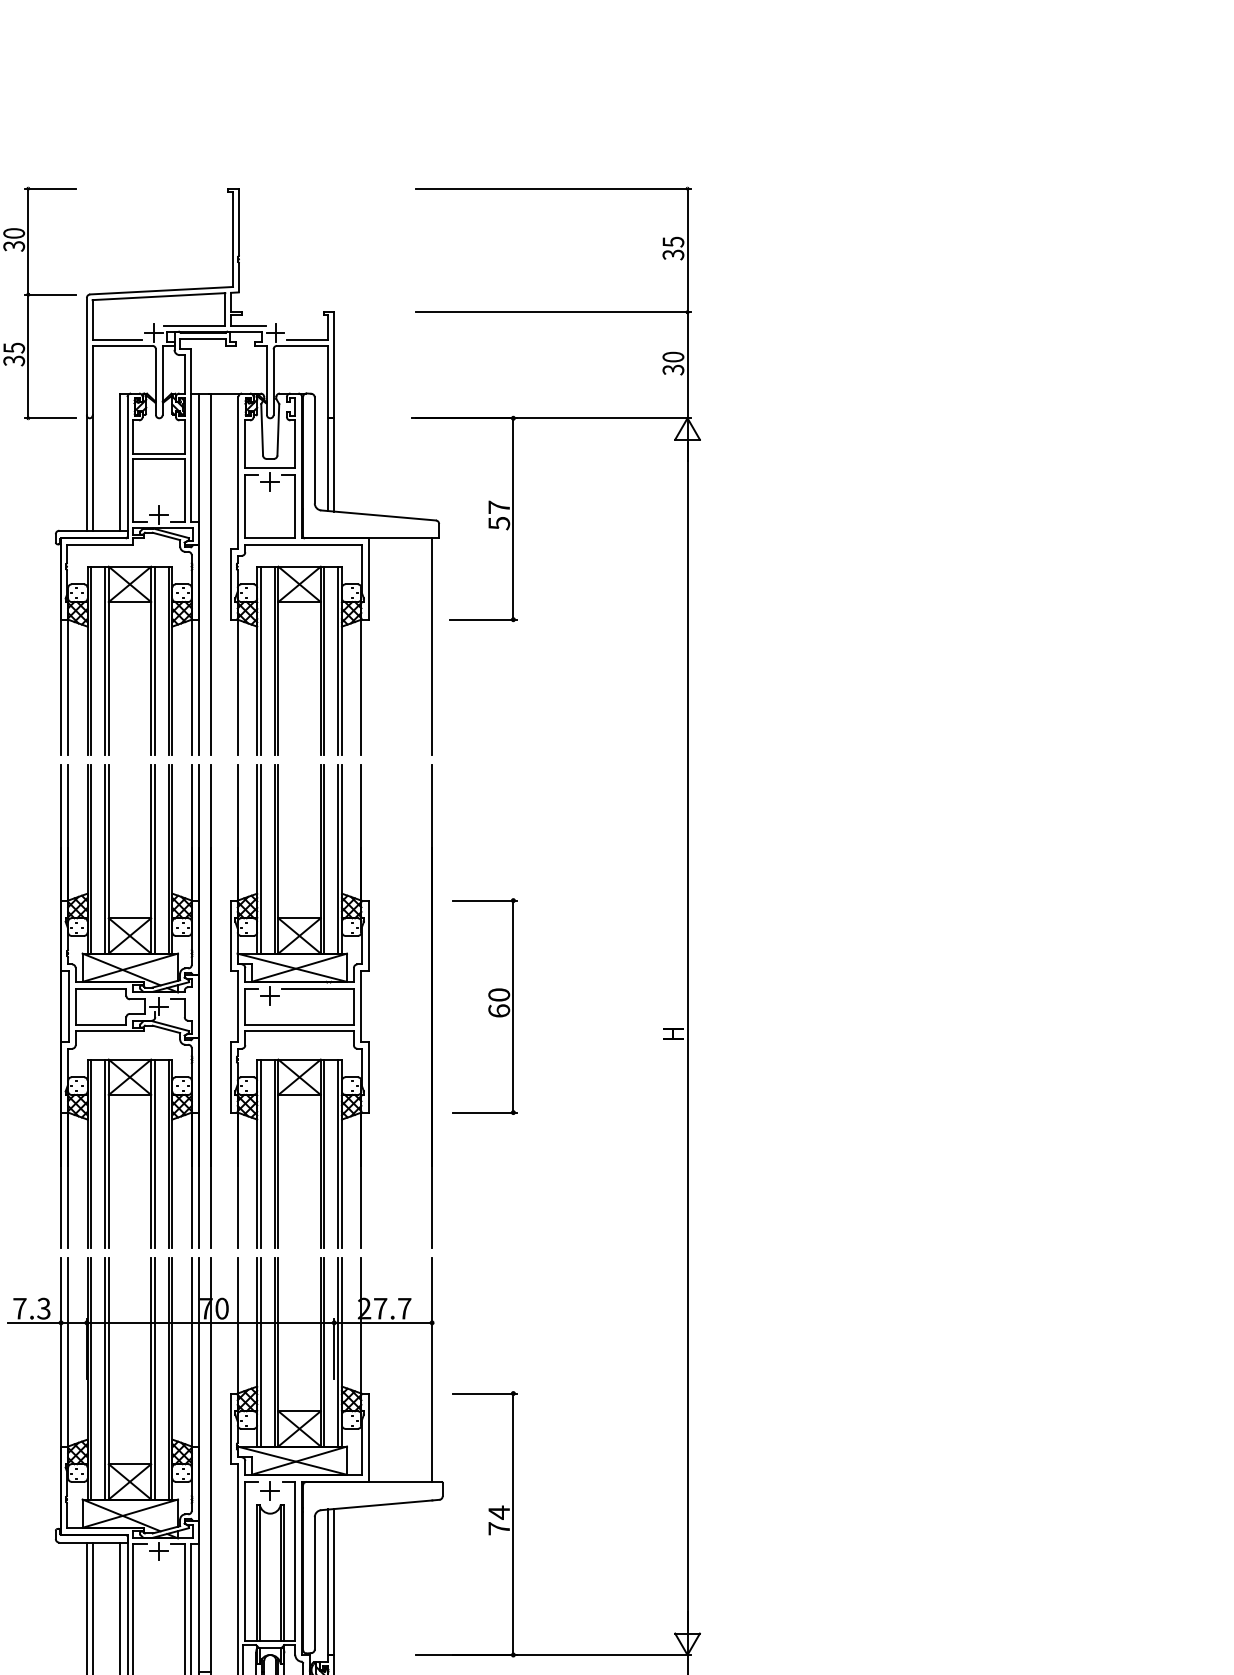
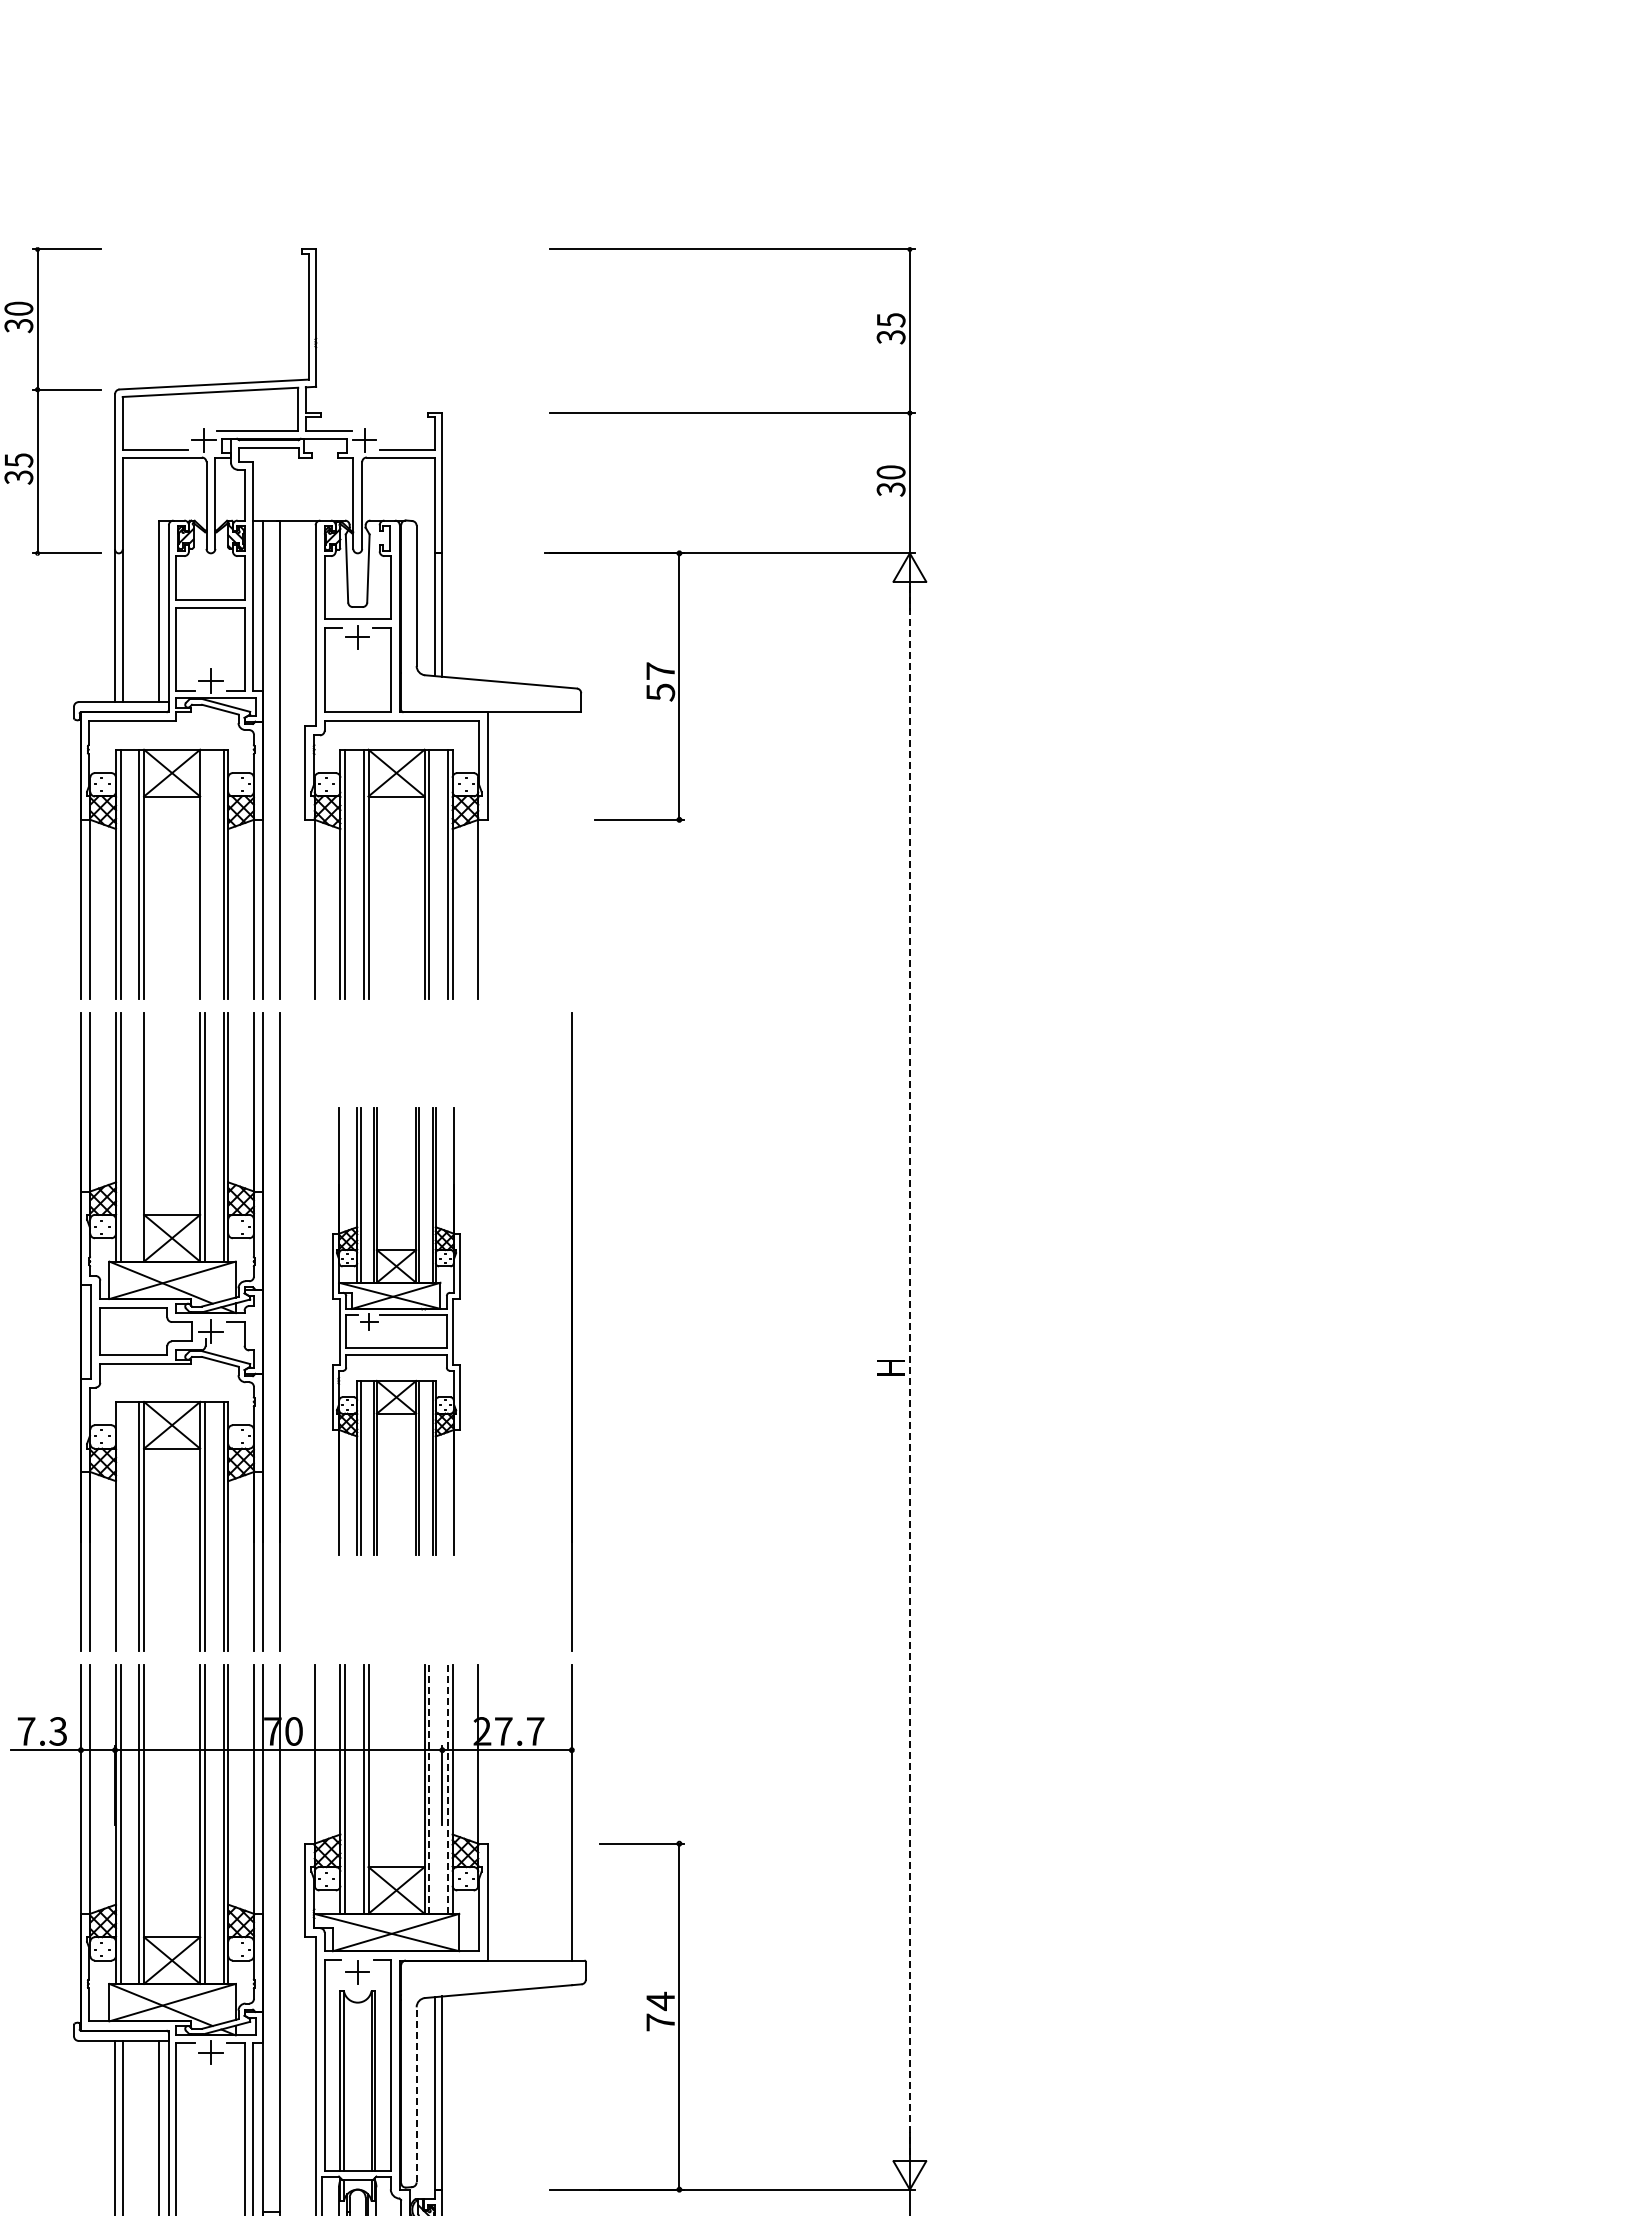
line: (431, 646) -> (571, 855), removed
line: (154, 660) -> (204, 873), removed
line: (105, 859) -> (139, 1136), removed
part: (299, 1006) -> (396, 1331), size x0.7
part: (484, 1006) -> (641, 1331), removed
line: (687, 1037) -> (909, 1372), solid -> dashed
line: (90, 1153) -> (120, 1525), removed
line: (338, 1351) -> (447, 1788), solid -> dashed
line: (324, 1352) -> (429, 1789), solid -> dashed
line: (314, 1583) -> (416, 2094), solid -> dashed

